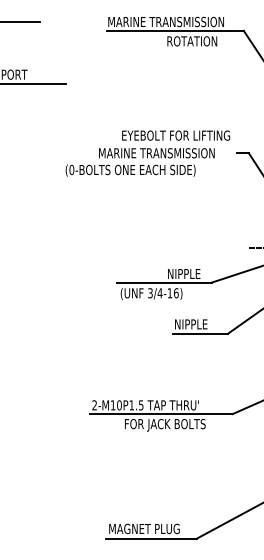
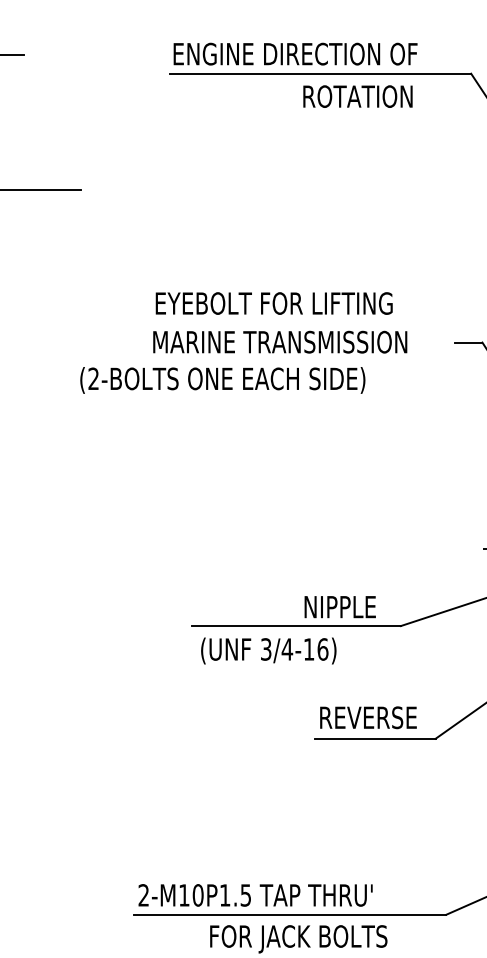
text: (166, 21) -> (301, 53), MARINE TRANSMISSION -> ENGINE DIRECTION OF
text: (176, 135) -> (275, 303), moved
text: (71, 170) -> (92, 380), (0-BOLTS -> (2-BOLTS
text: (197, 324) -> (369, 717), NIPPLE -> REVERSE

